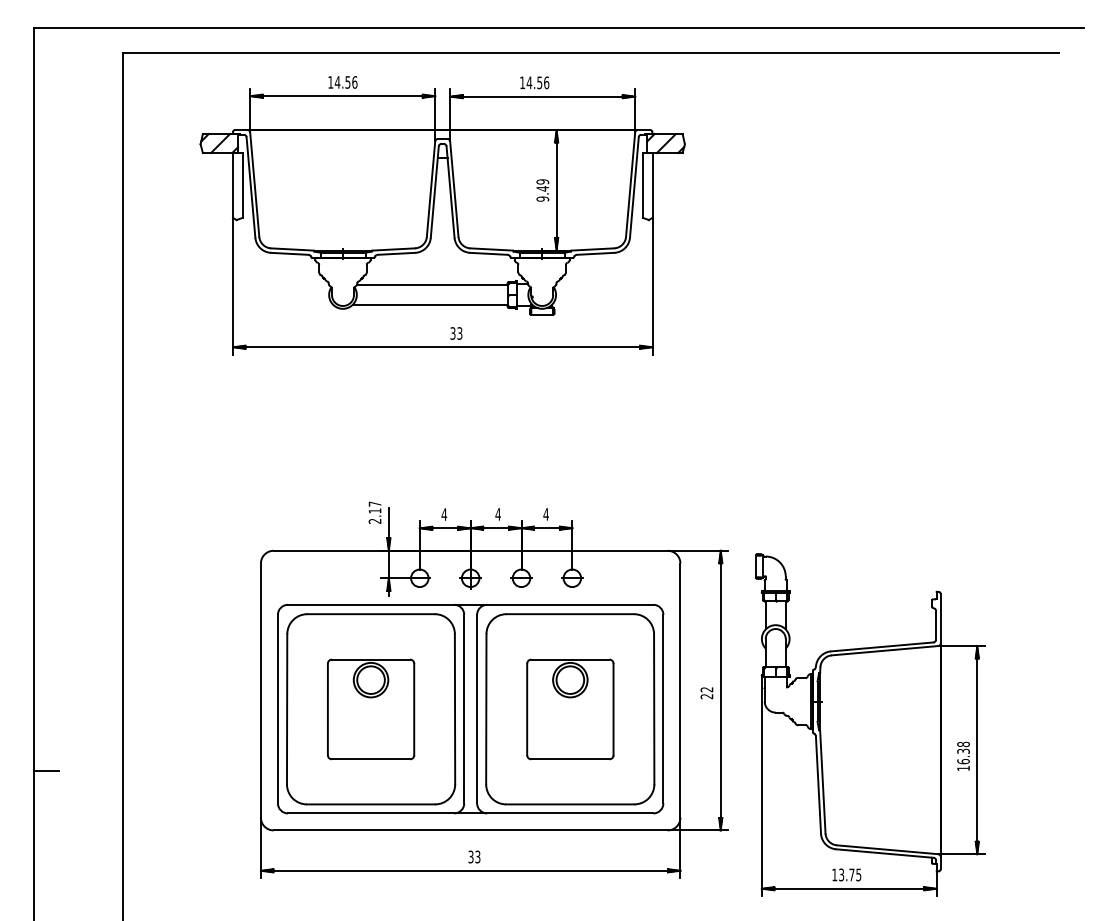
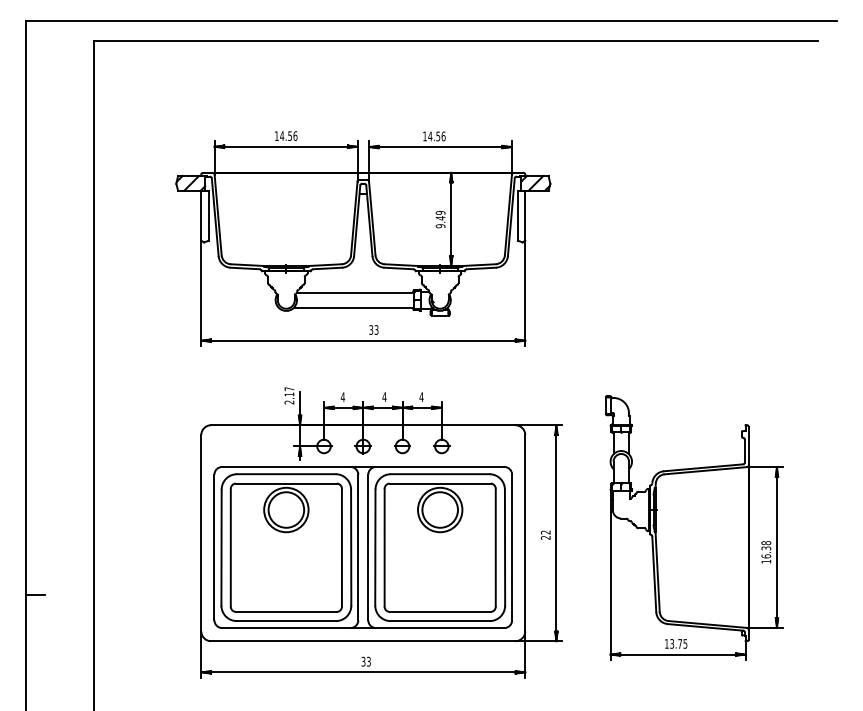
part: (442, 215) -> (363, 238), moved
part: (370, 709) -> (285, 547), size x1.67
part: (570, 709) -> (440, 547), size x1.67
part: (870, 724) -> (694, 527), moved

